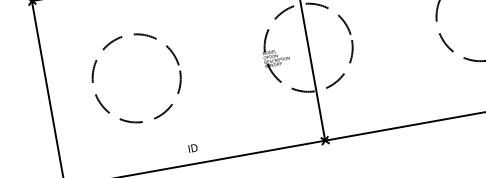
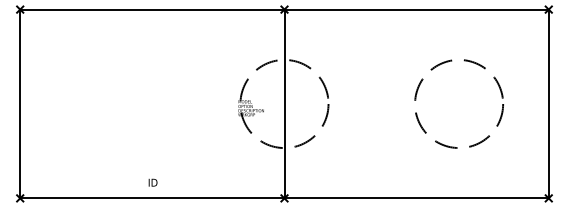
circle: (136, 77) -> (109, 103), removed

